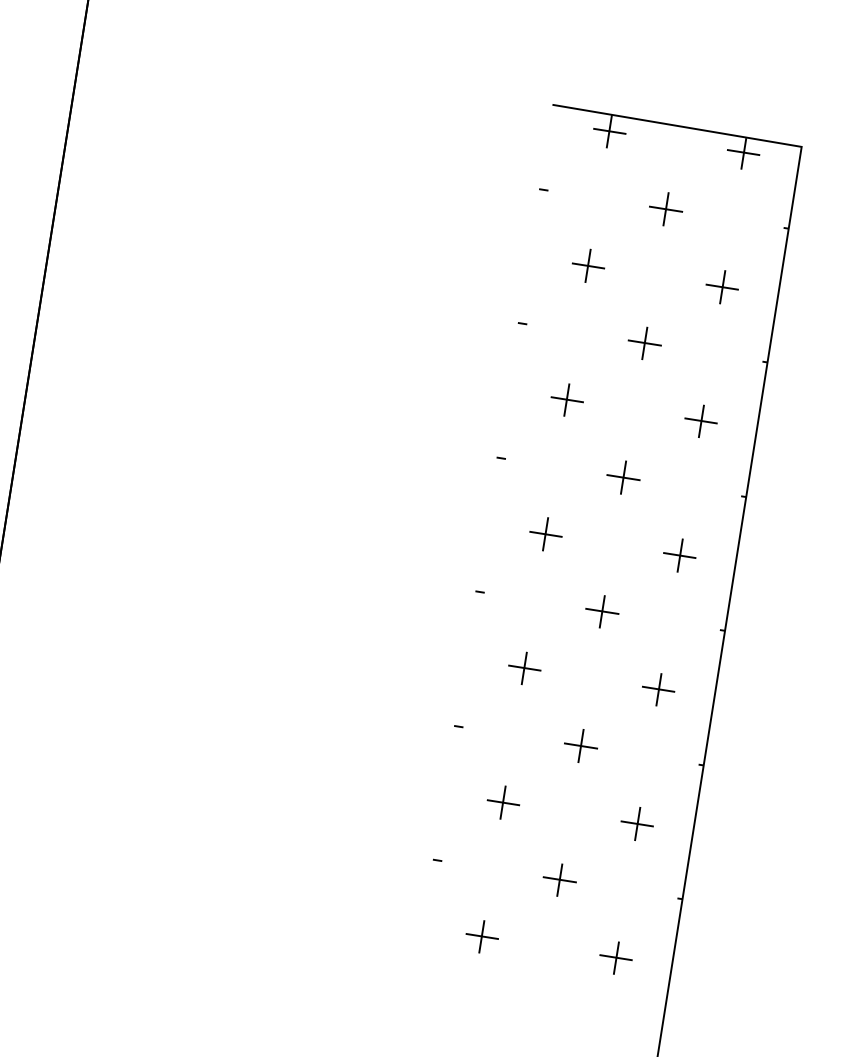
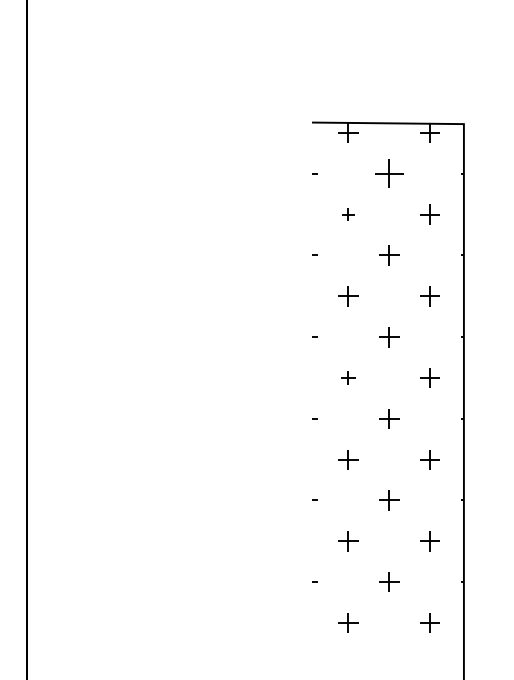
part: (666, 208) -> (389, 173), size x1.4
part: (588, 265) -> (348, 214), size x0.6
part: (546, 533) -> (348, 377), size x0.7

